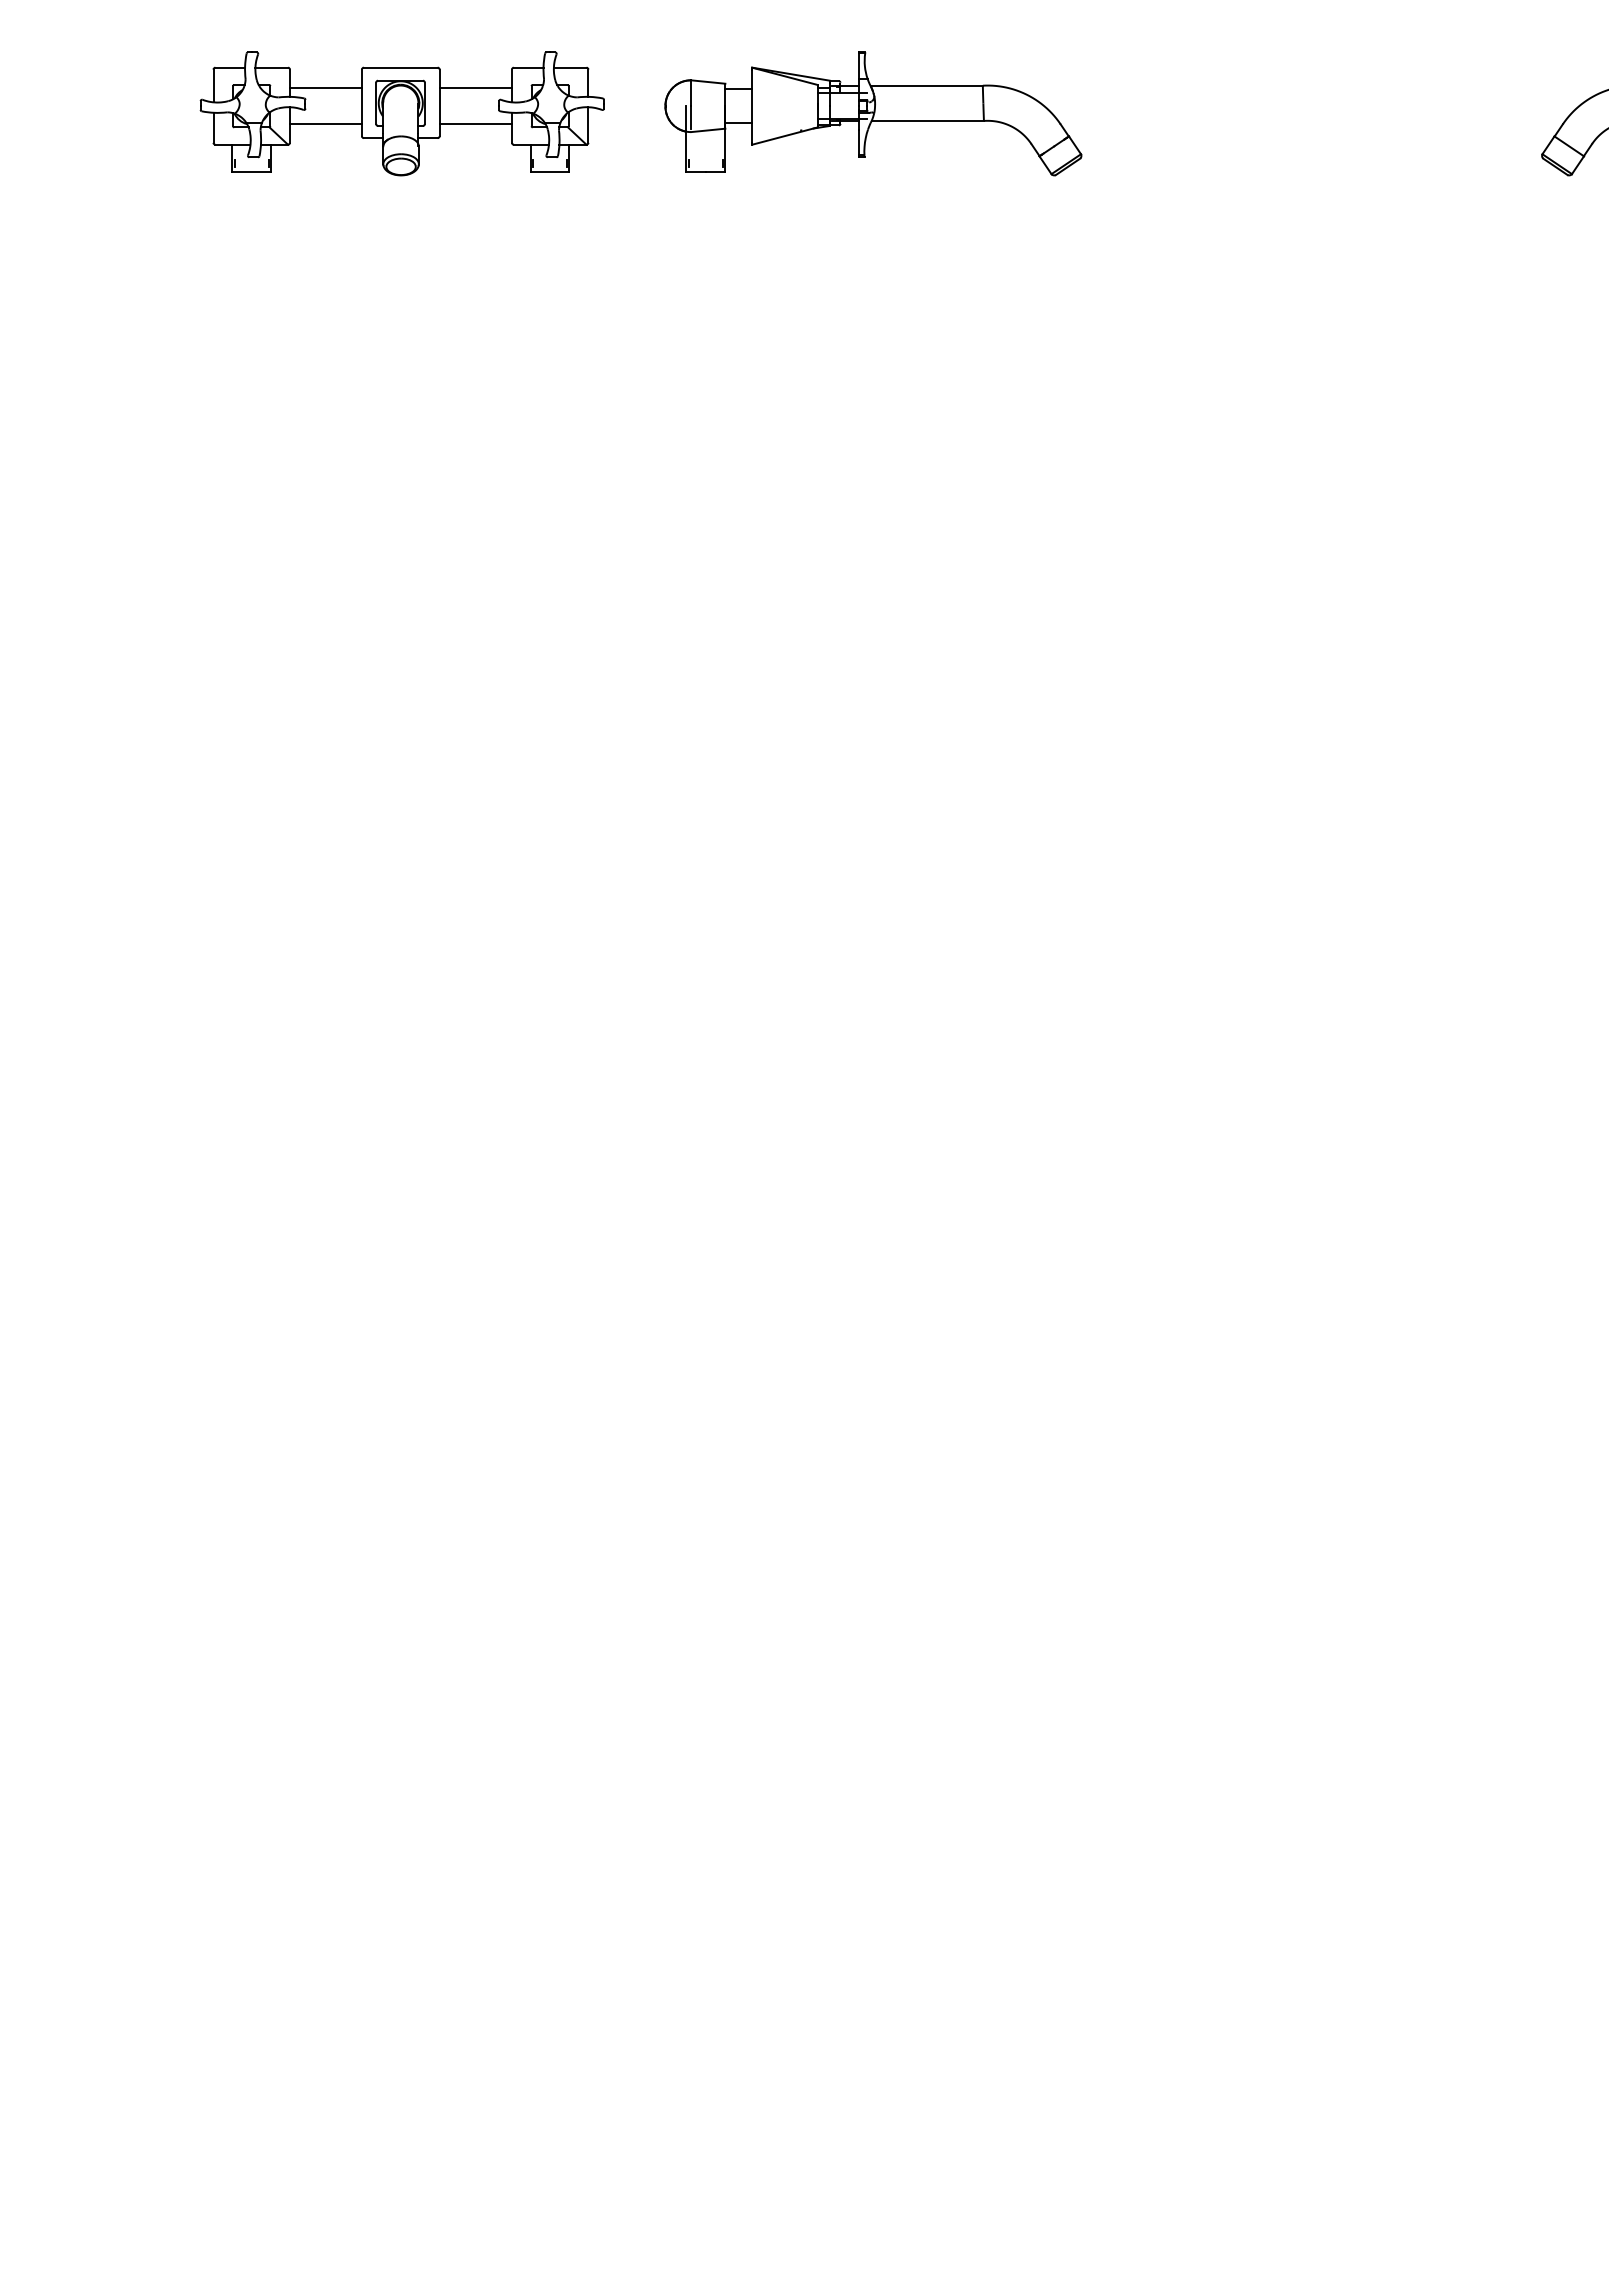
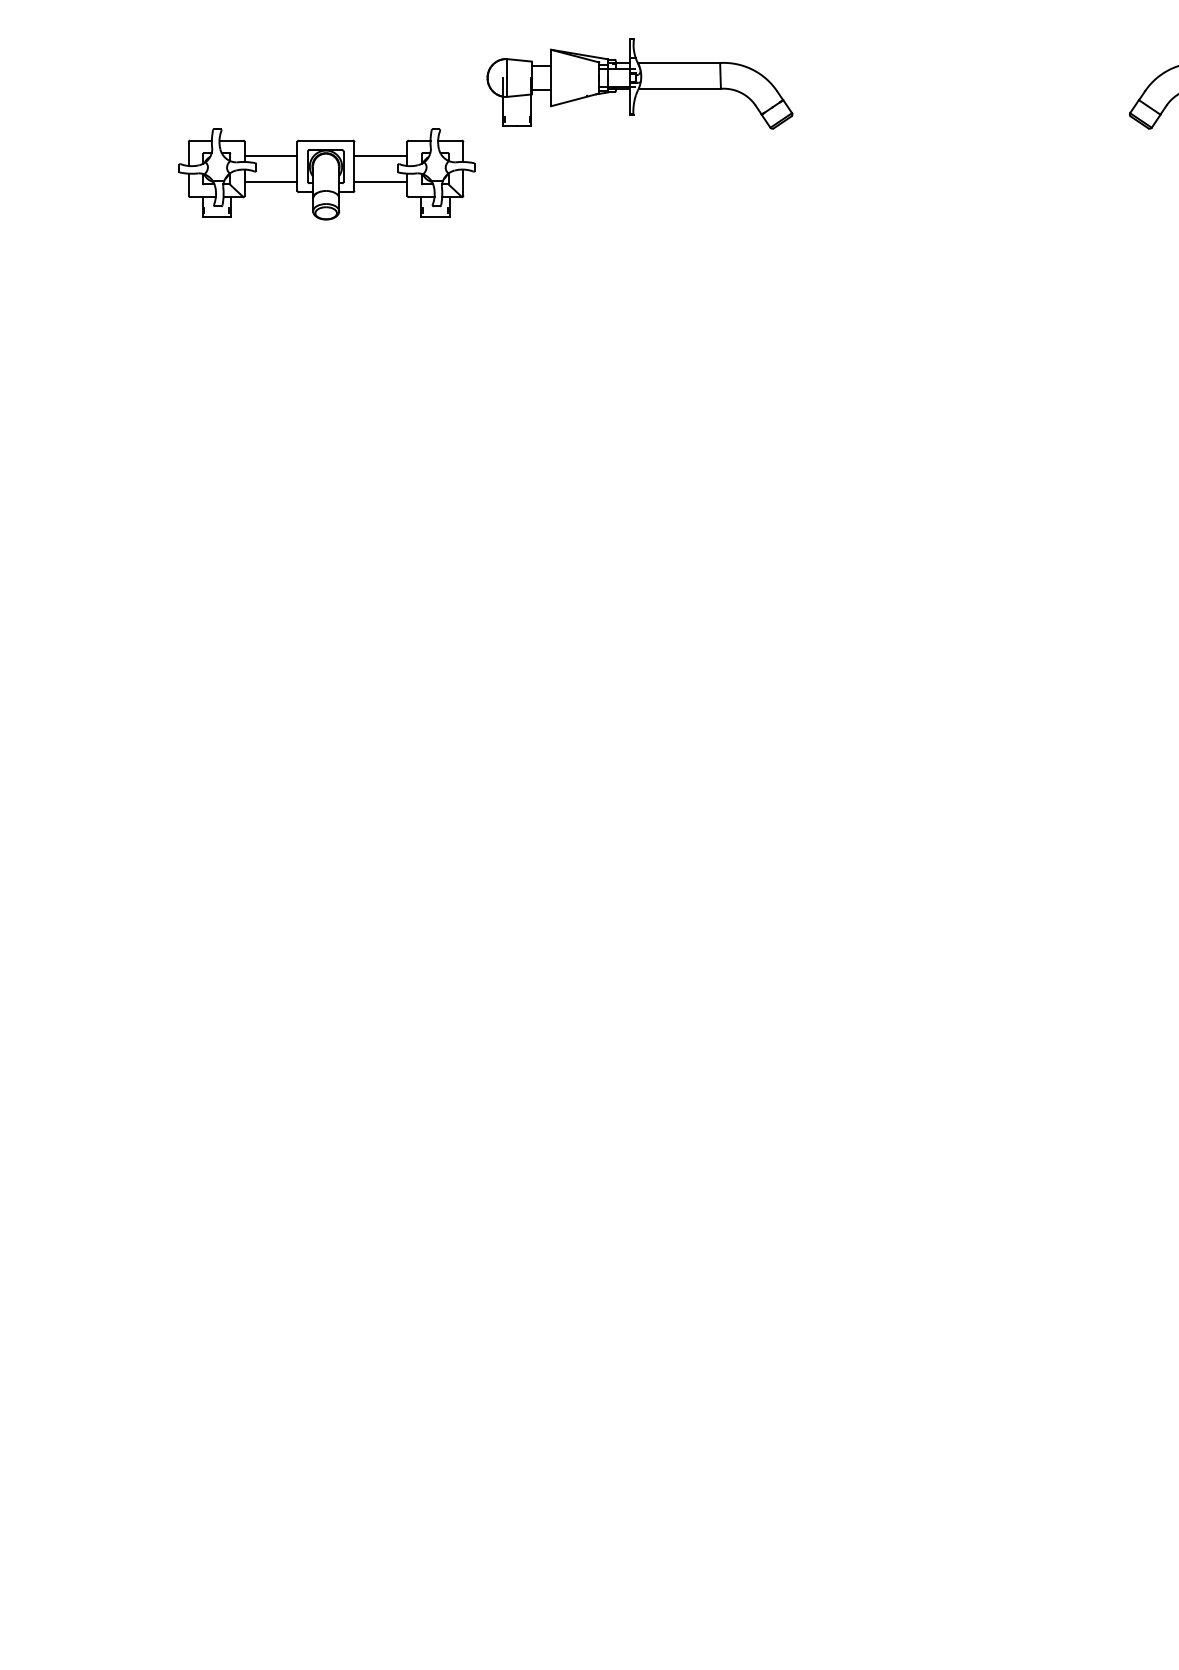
part: (401, 113) -> (326, 174), moved

